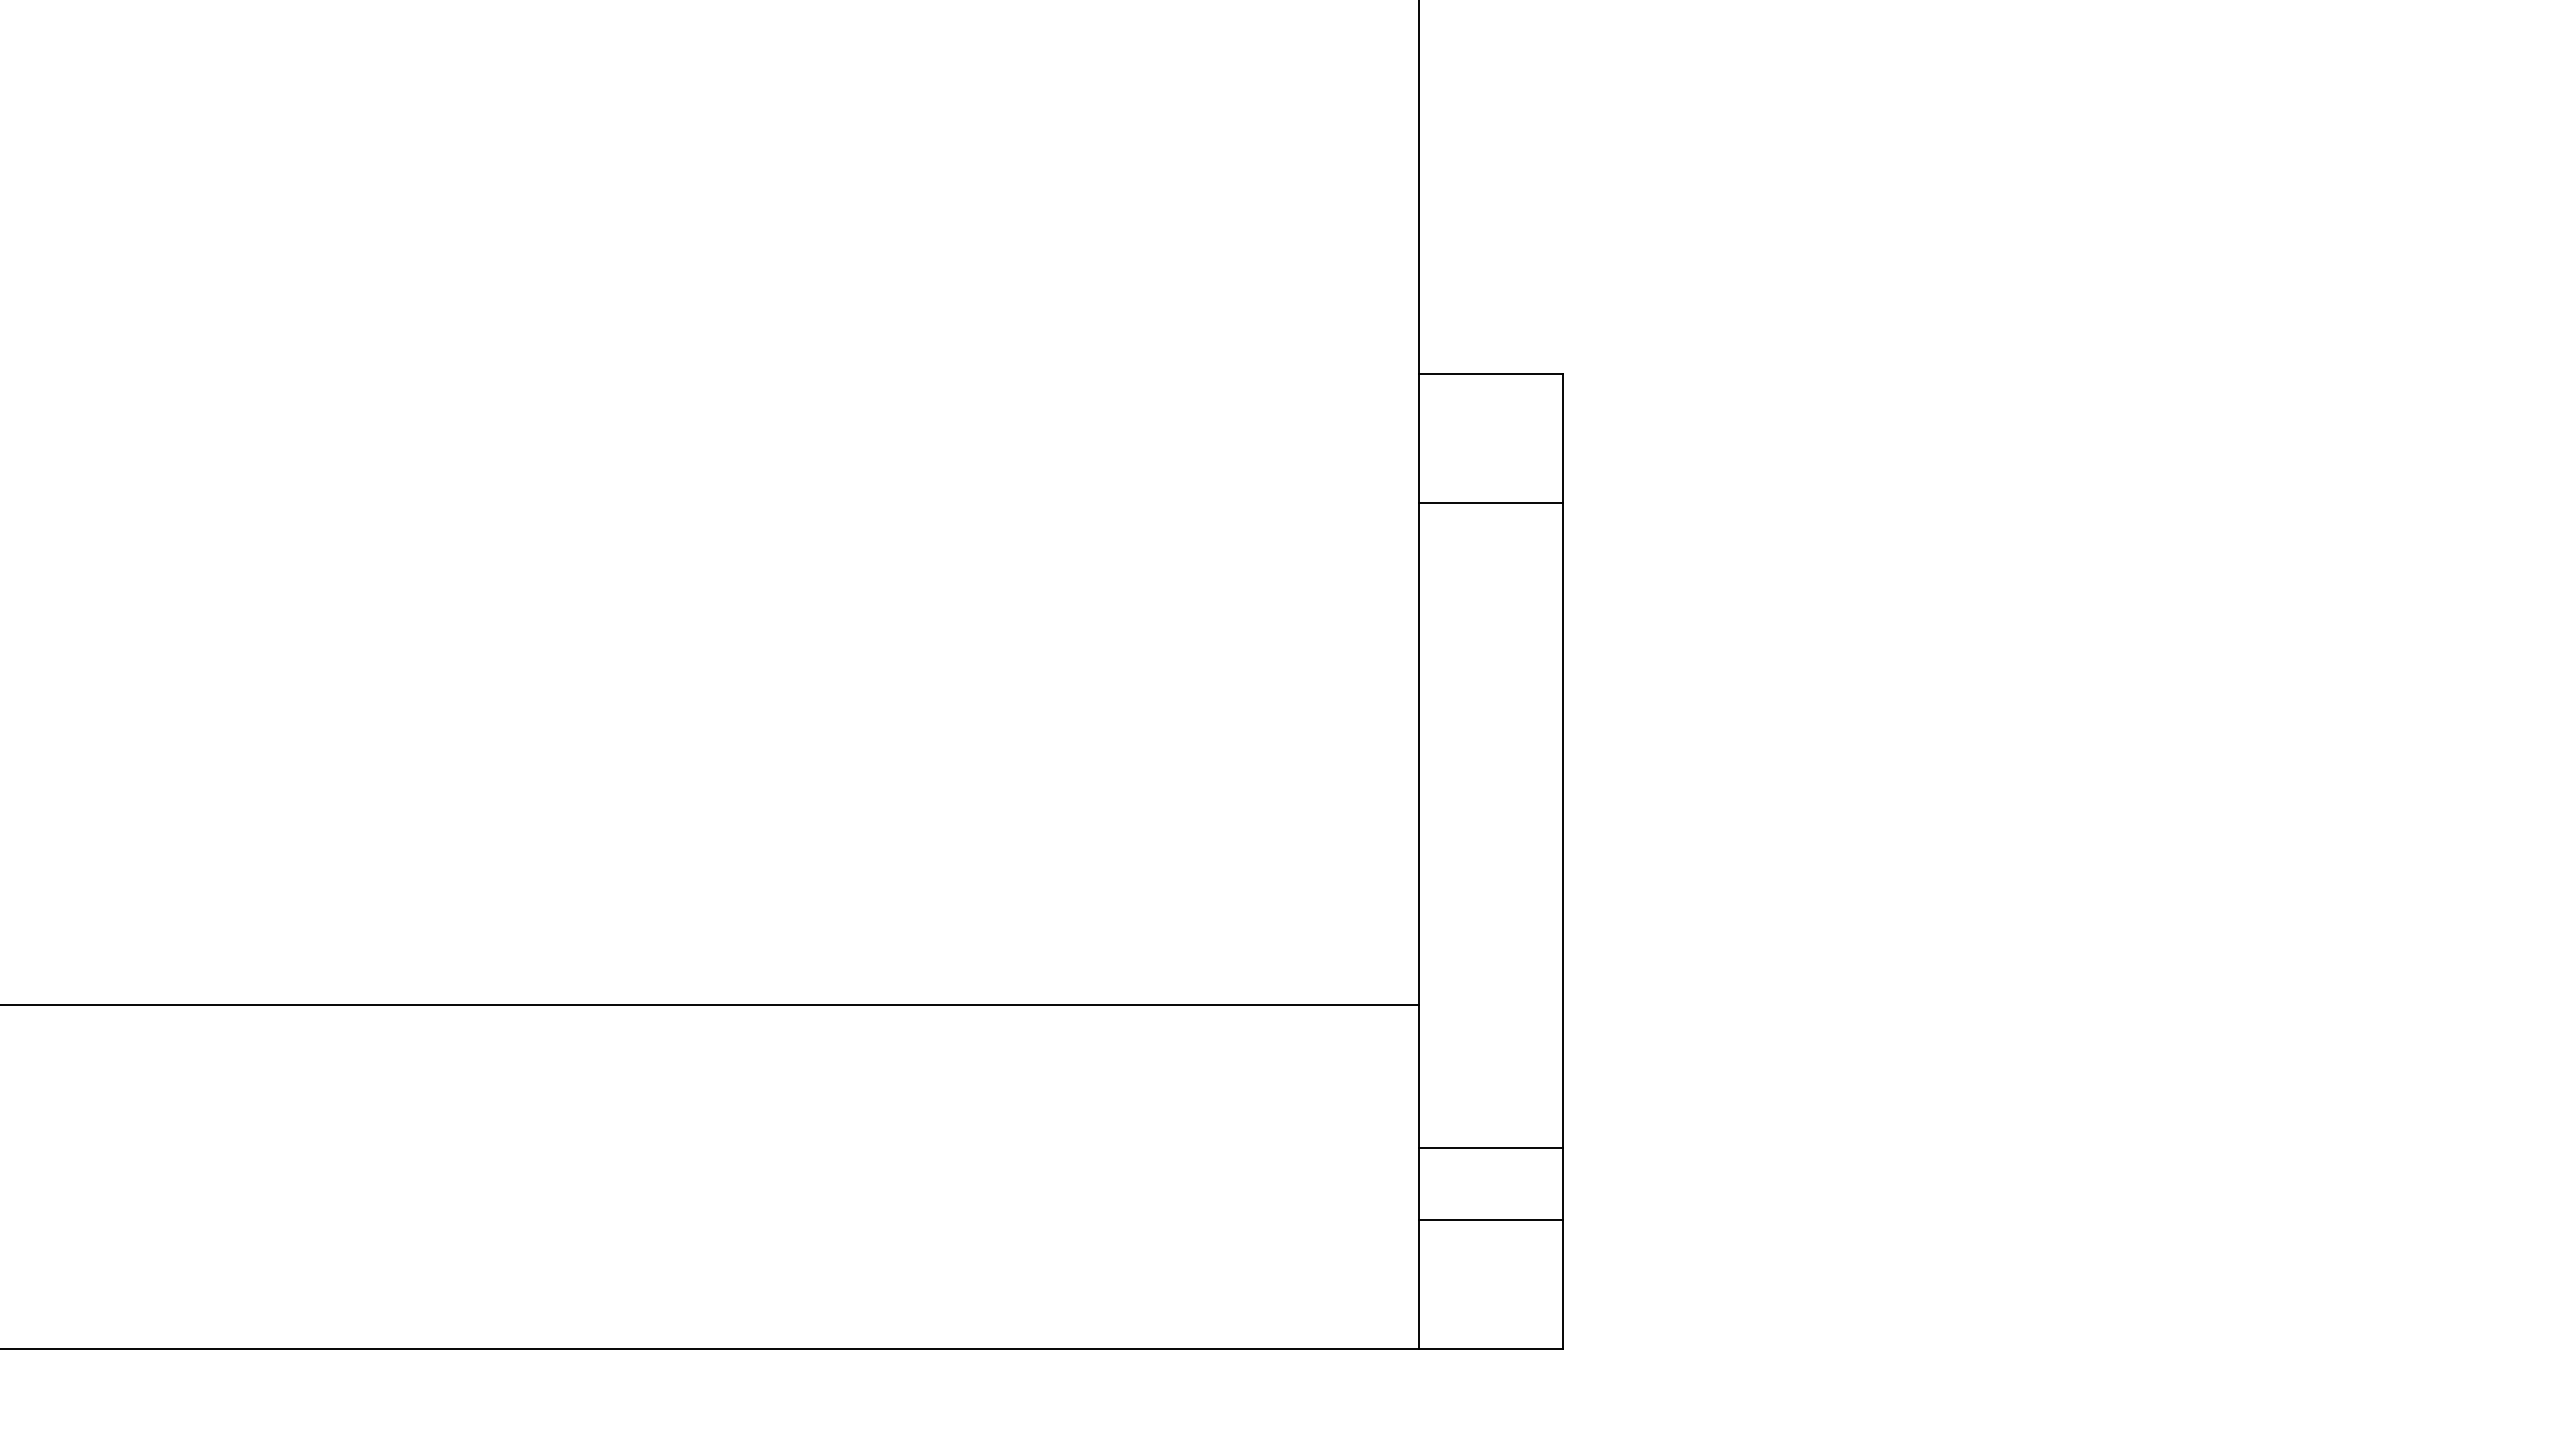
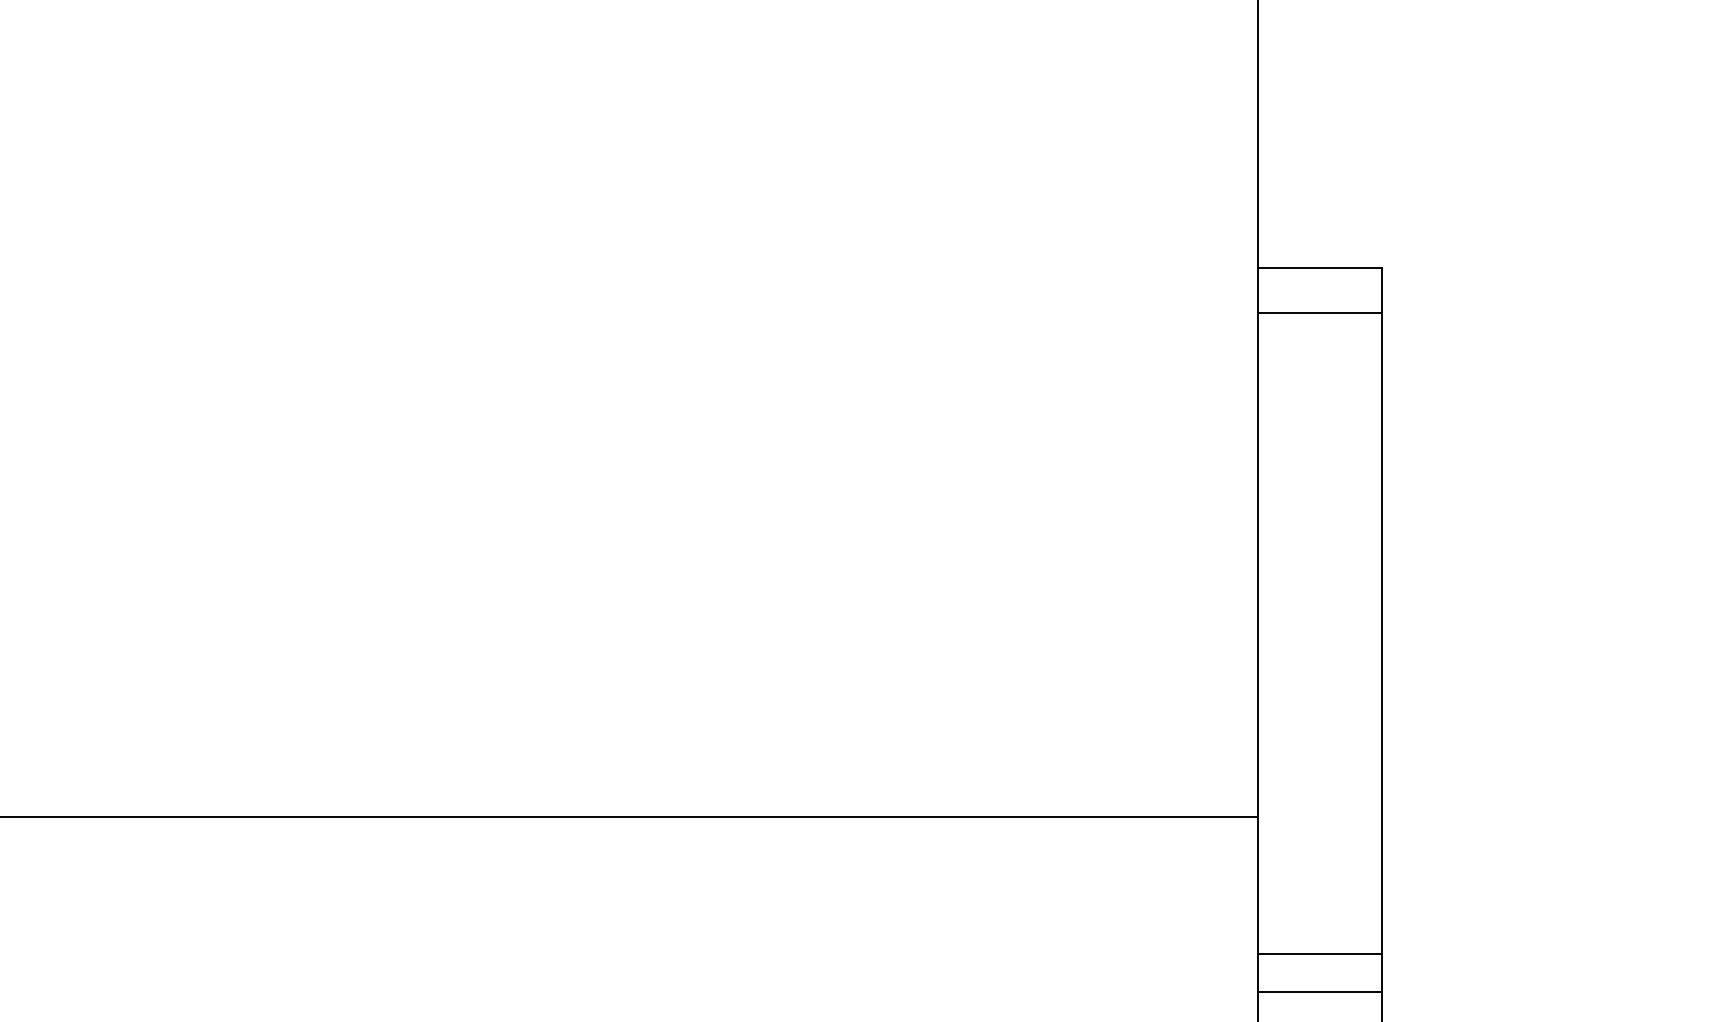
line: (1490, 502) -> (1319, 312), moved
line: (1490, 1148) -> (1319, 992), moved
line: (1490, 1219) -> (1319, 953), moved

